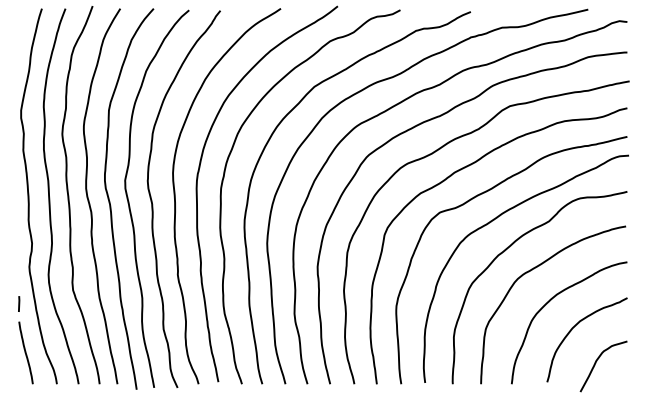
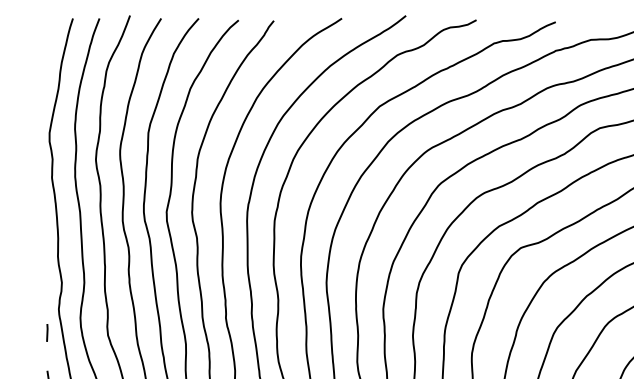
line: (19, 303) -> (47, 332), moved

